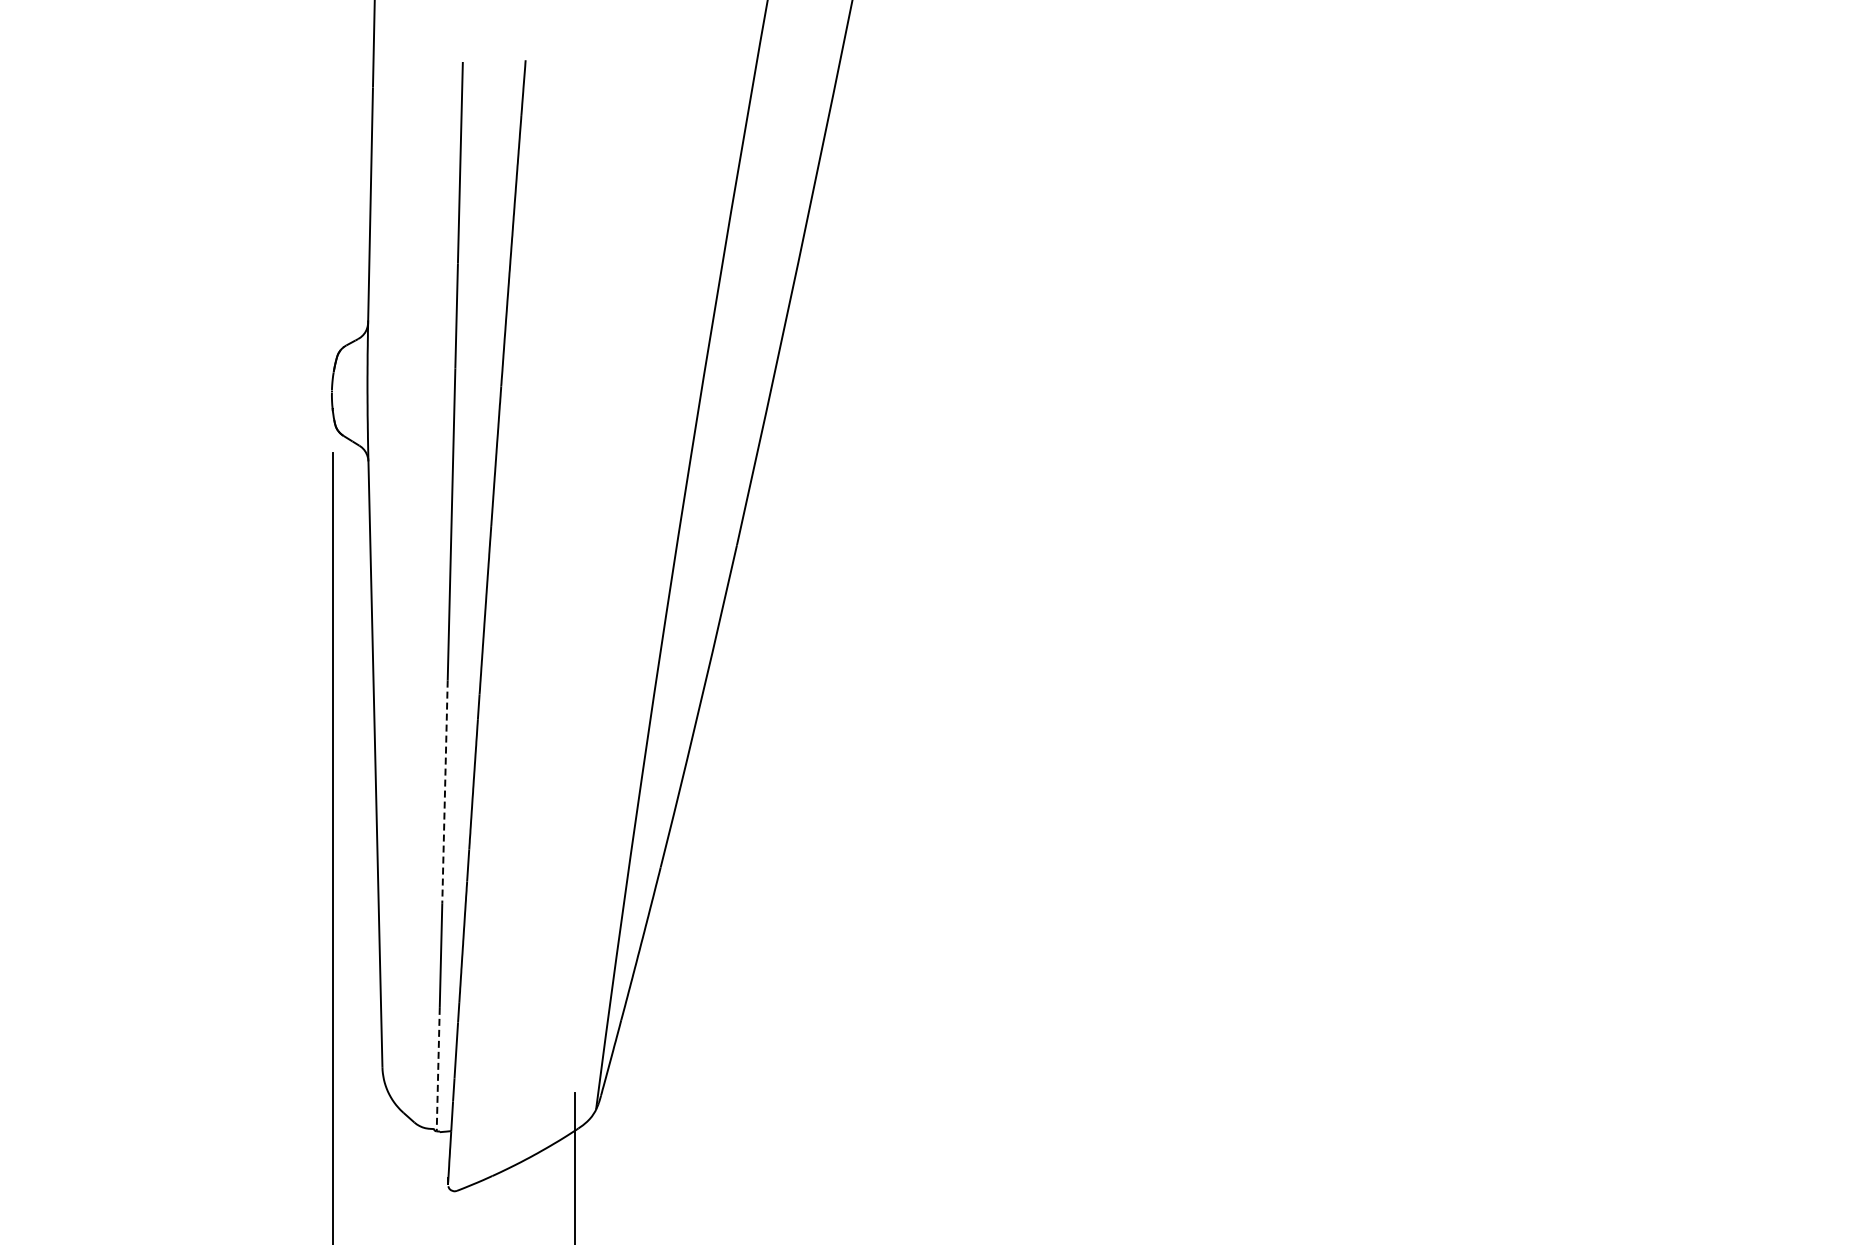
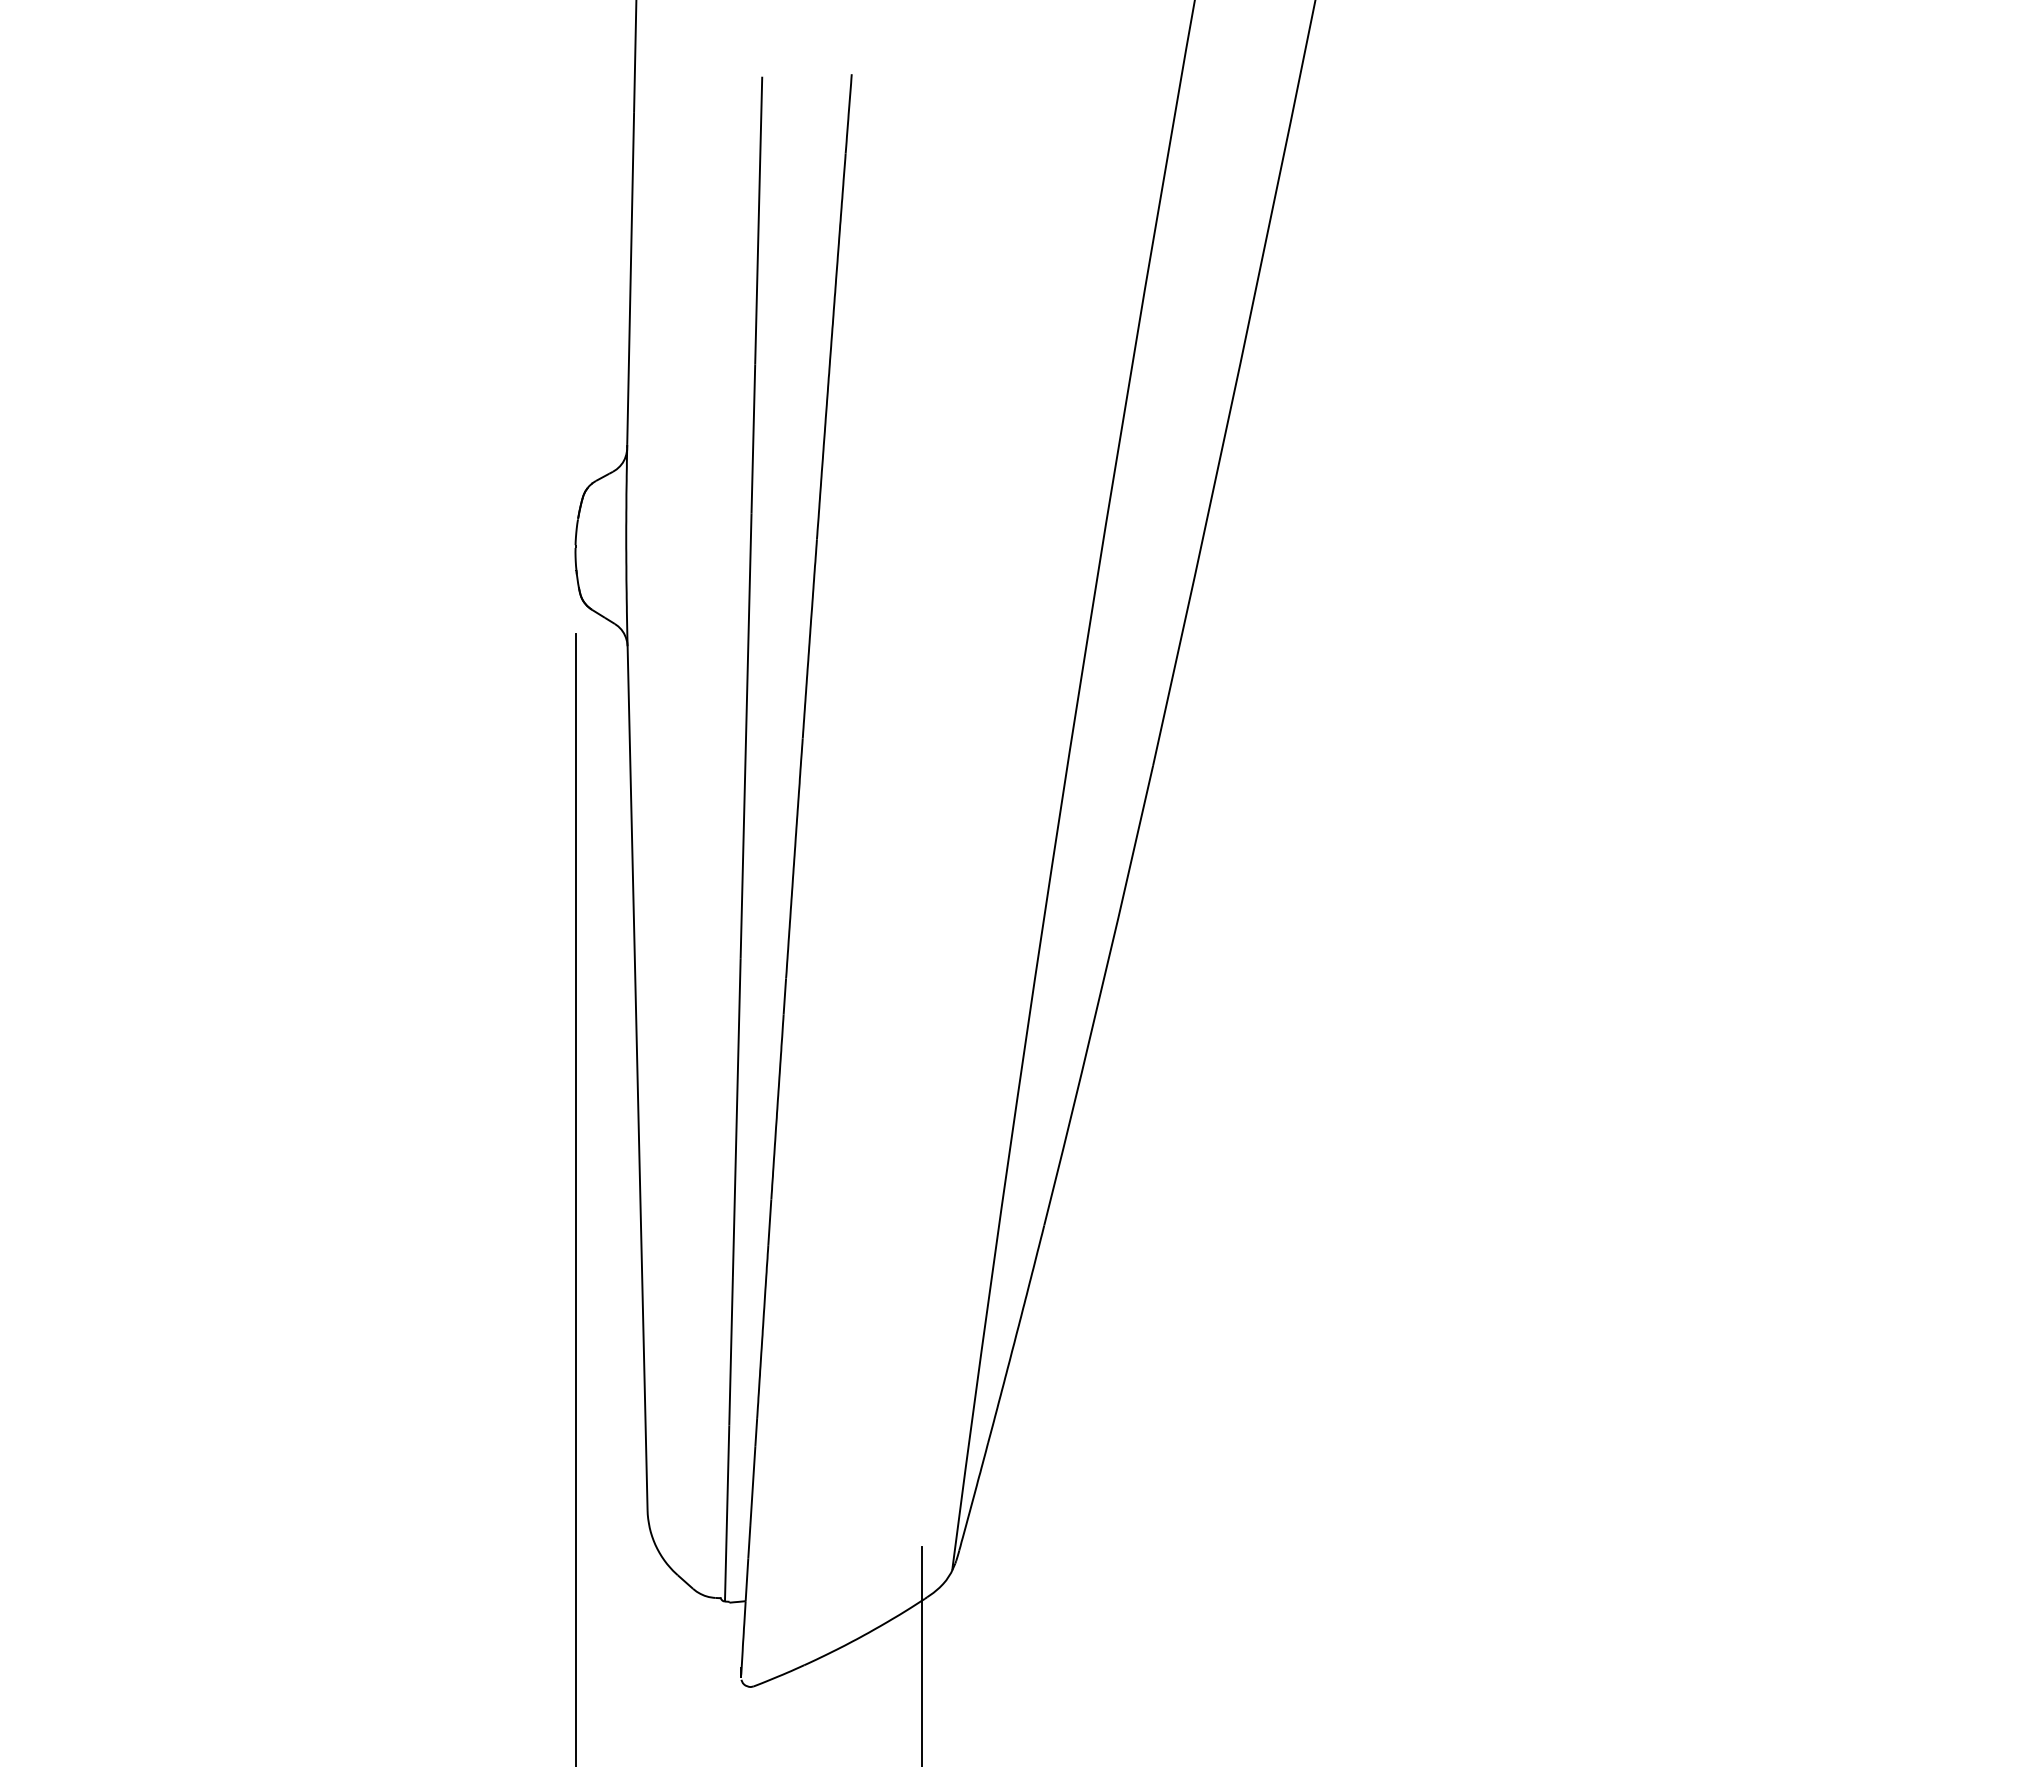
line: (445, 792) -> (737, 1118), dashed -> solid
line: (438, 1069) -> (727, 1513), dashed -> solid

